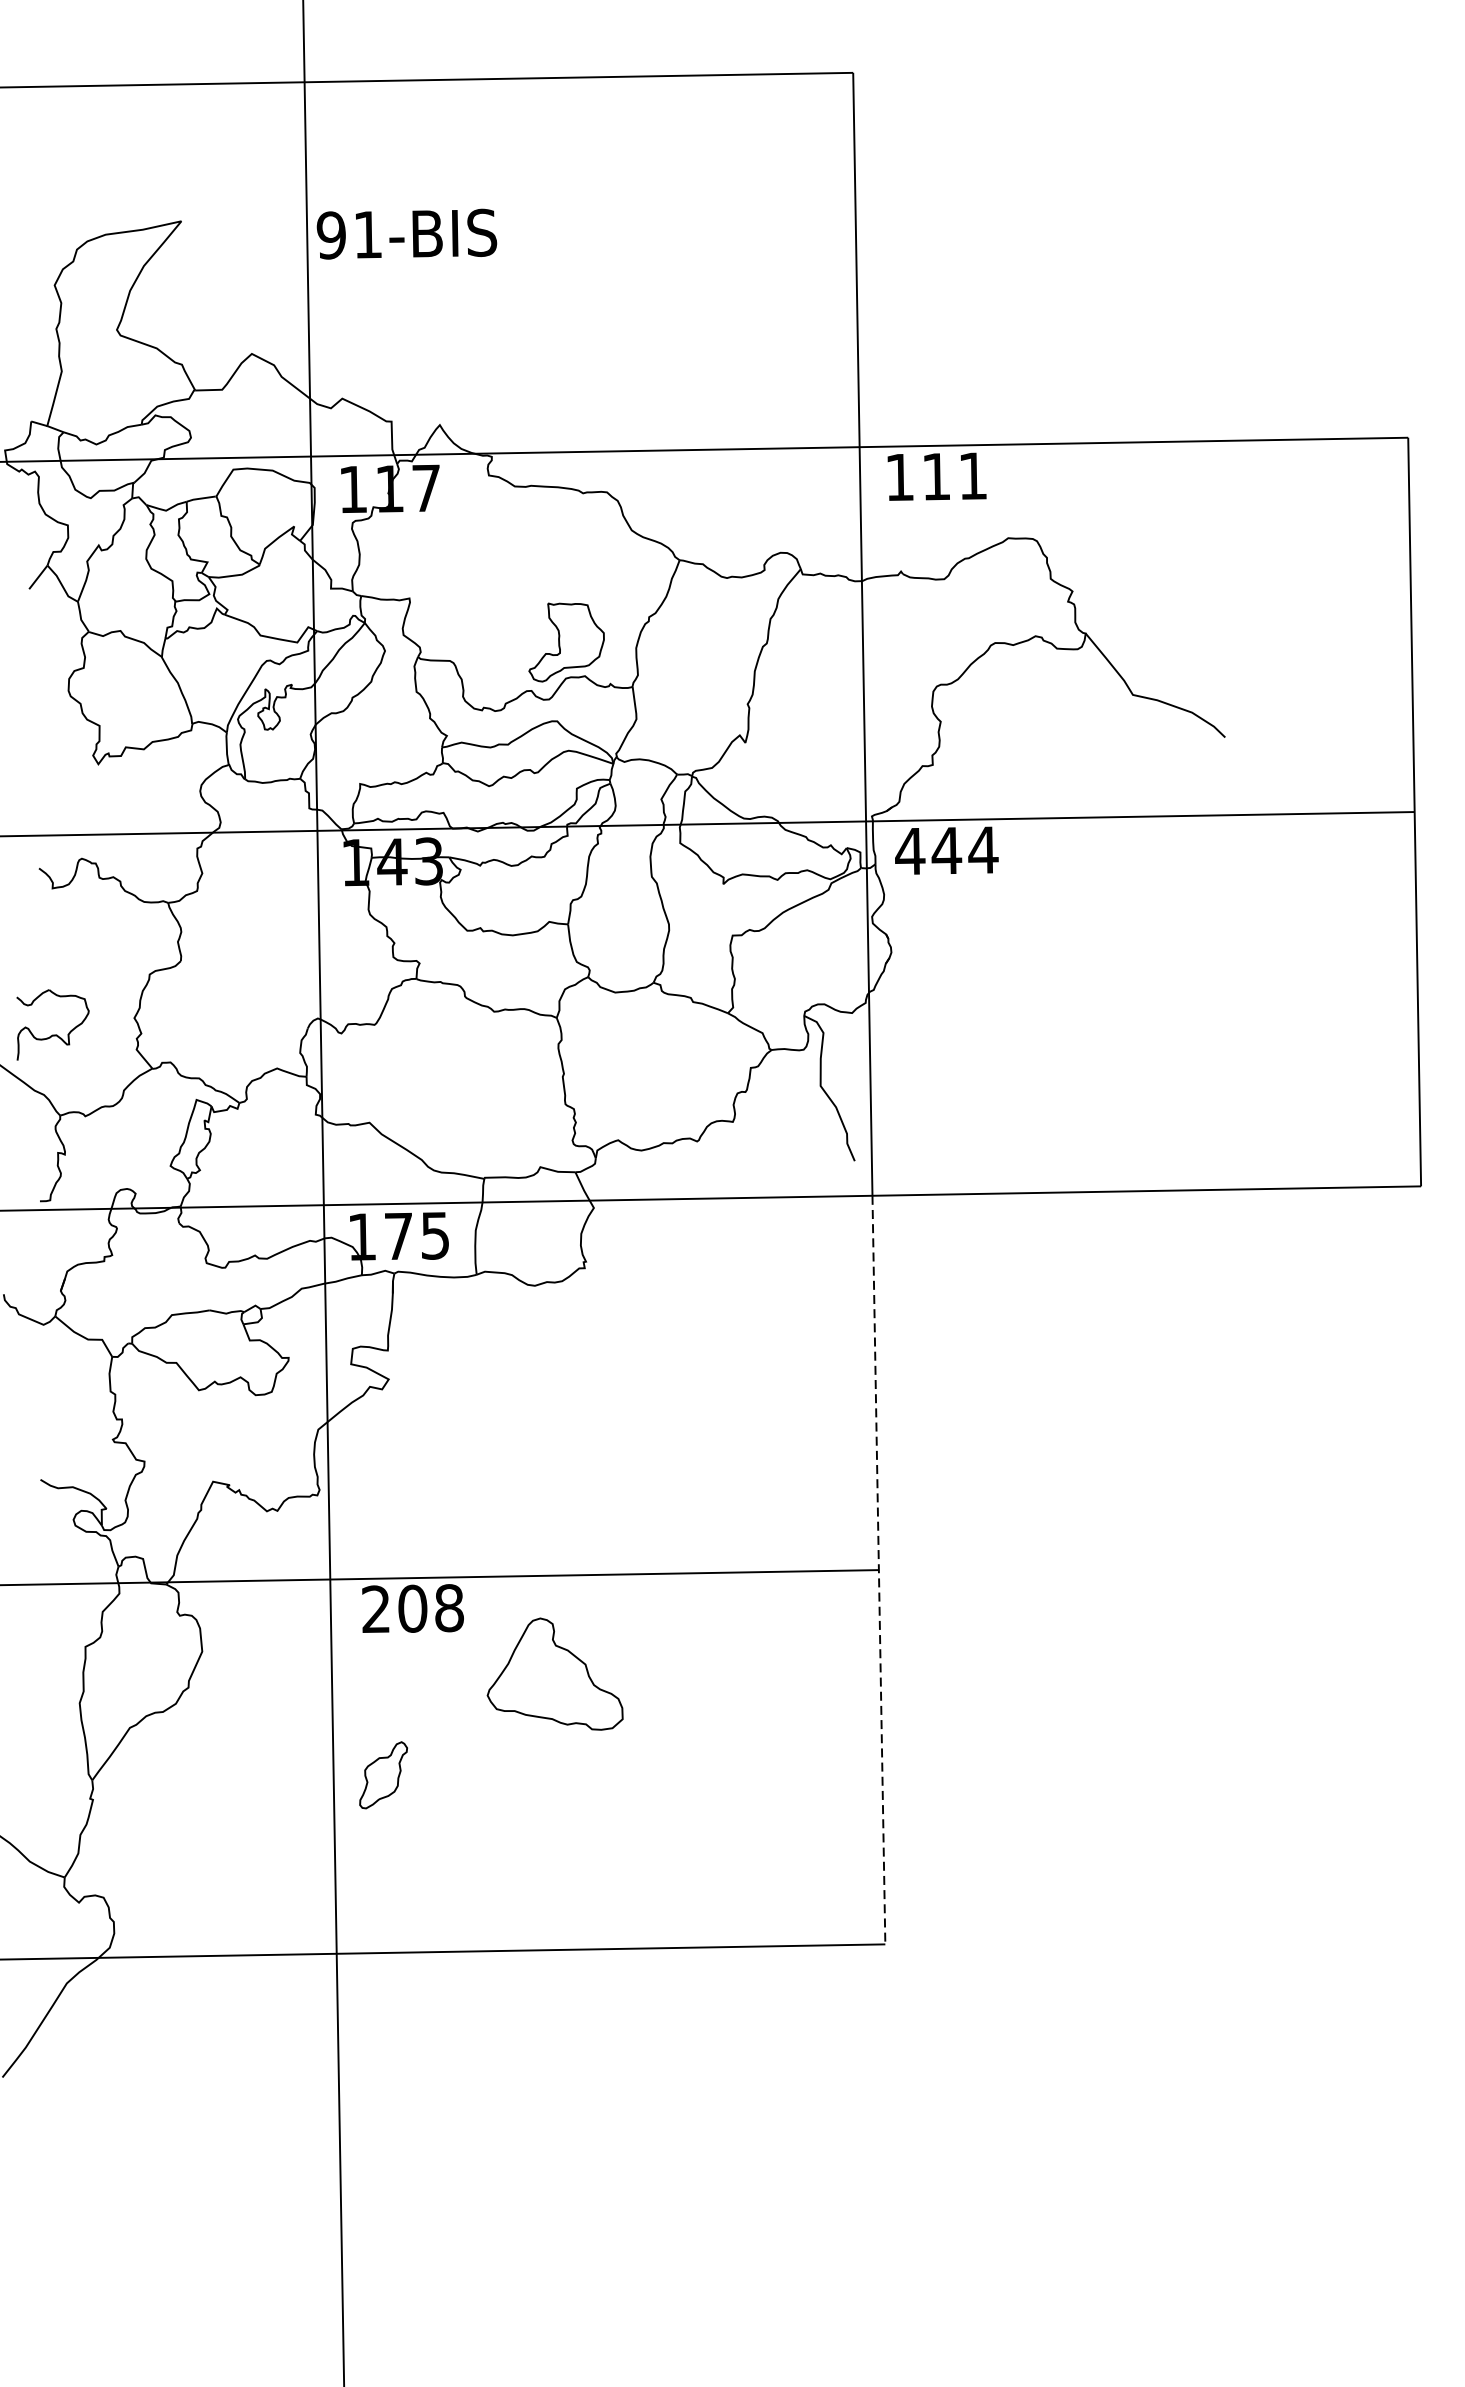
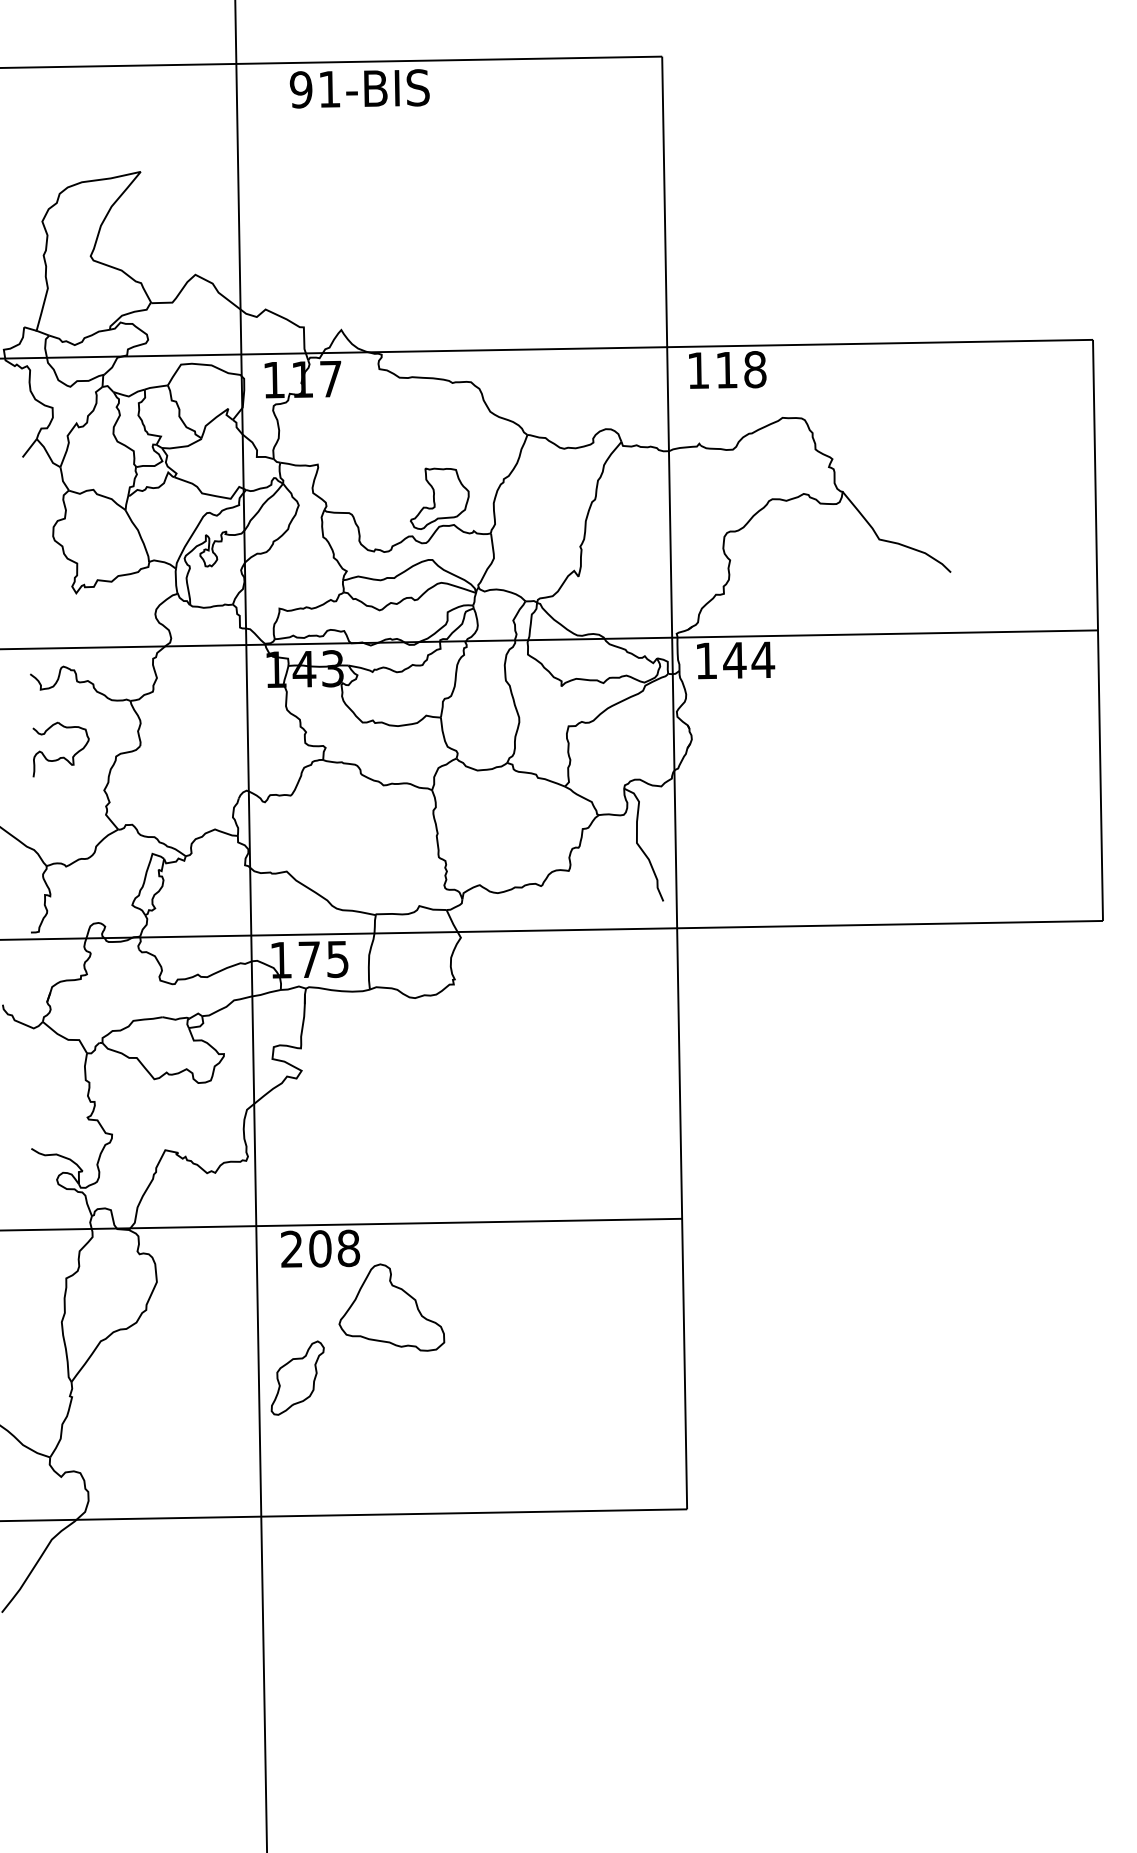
text: (406, 233) -> (359, 88), moved
text: (973, 475) -> (755, 369), 111 -> 118
text: (910, 850) -> (706, 660), 444 -> 144
part: (54, 1033) -> (62, 756), moved
line: (879, 1569) -> (682, 1218), dashed -> solid
part: (554, 1674) -> (391, 1307), moved
part: (383, 1774) -> (297, 1377), size x1.43

